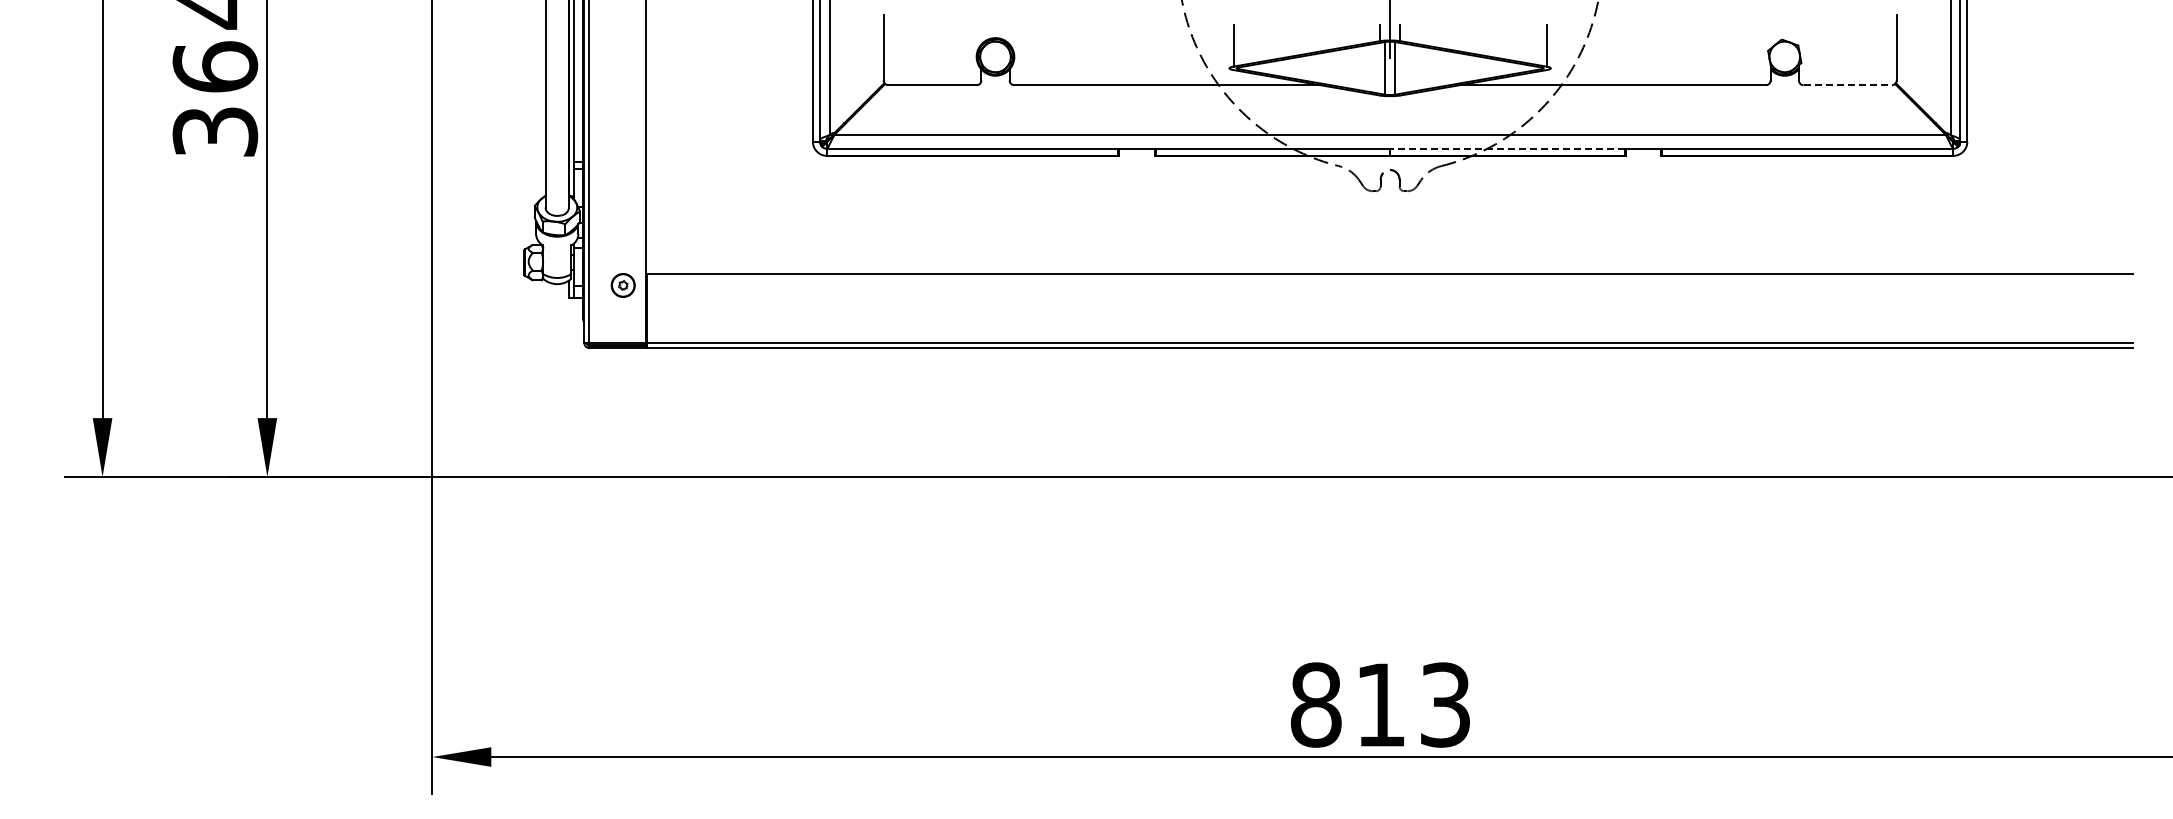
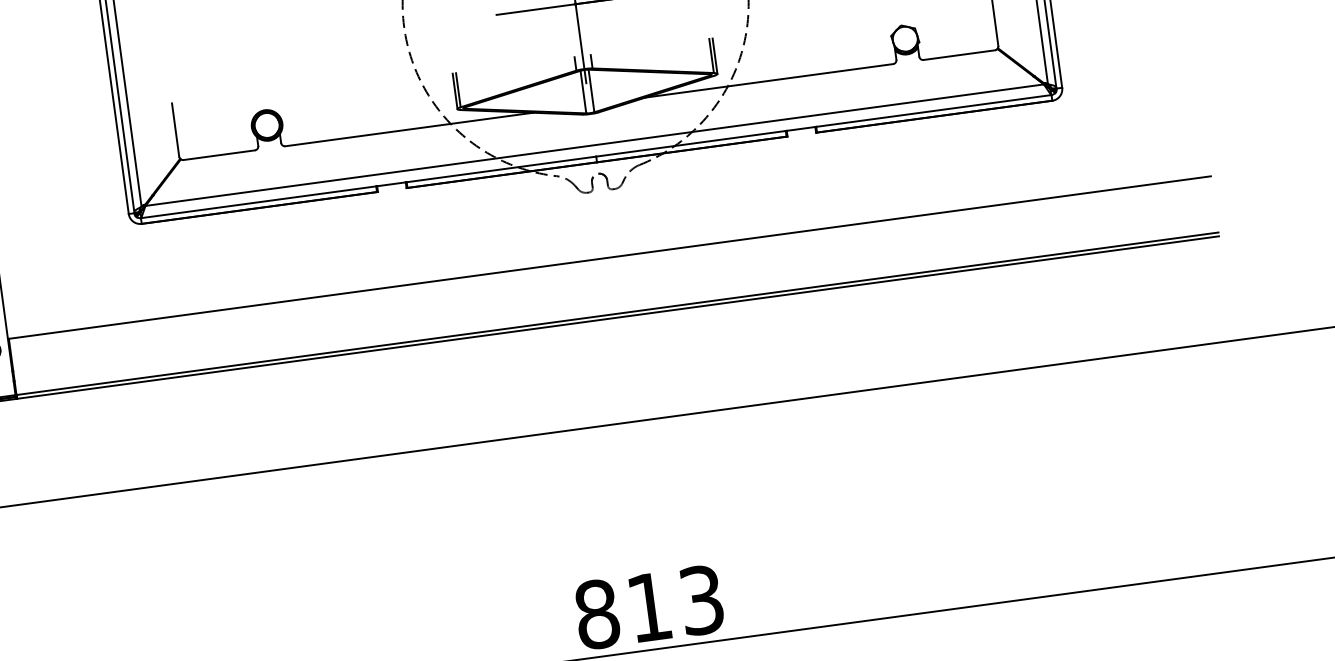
line: (1229, 46) -> (455, 91), added
line: (1550, 46) -> (714, 56), added
line: (1848, 85) -> (959, 55), dashed -> solid
line: (1506, 148) -> (690, 143), dashed -> solid

